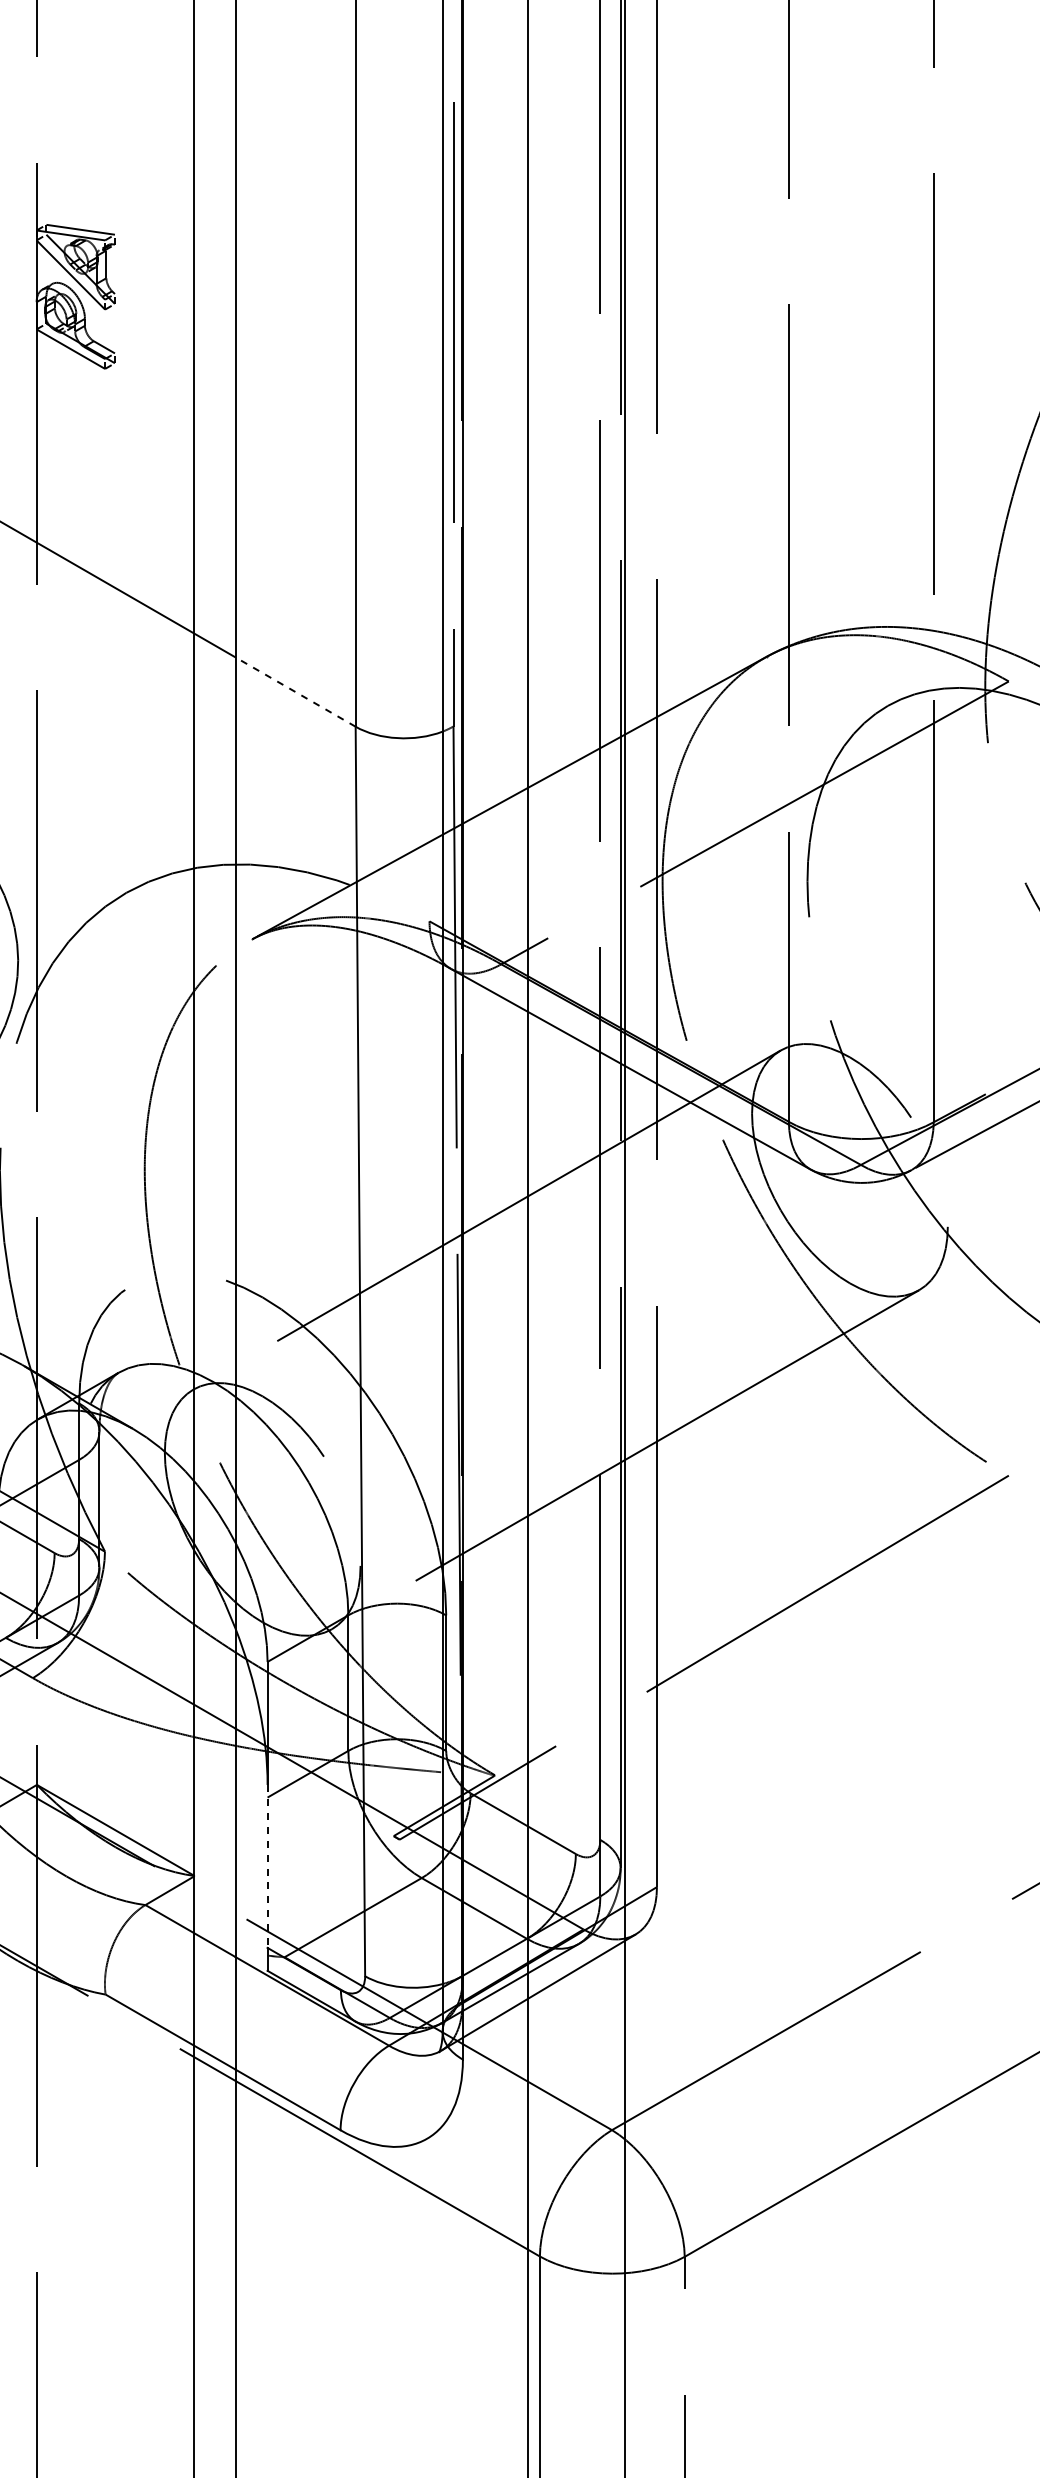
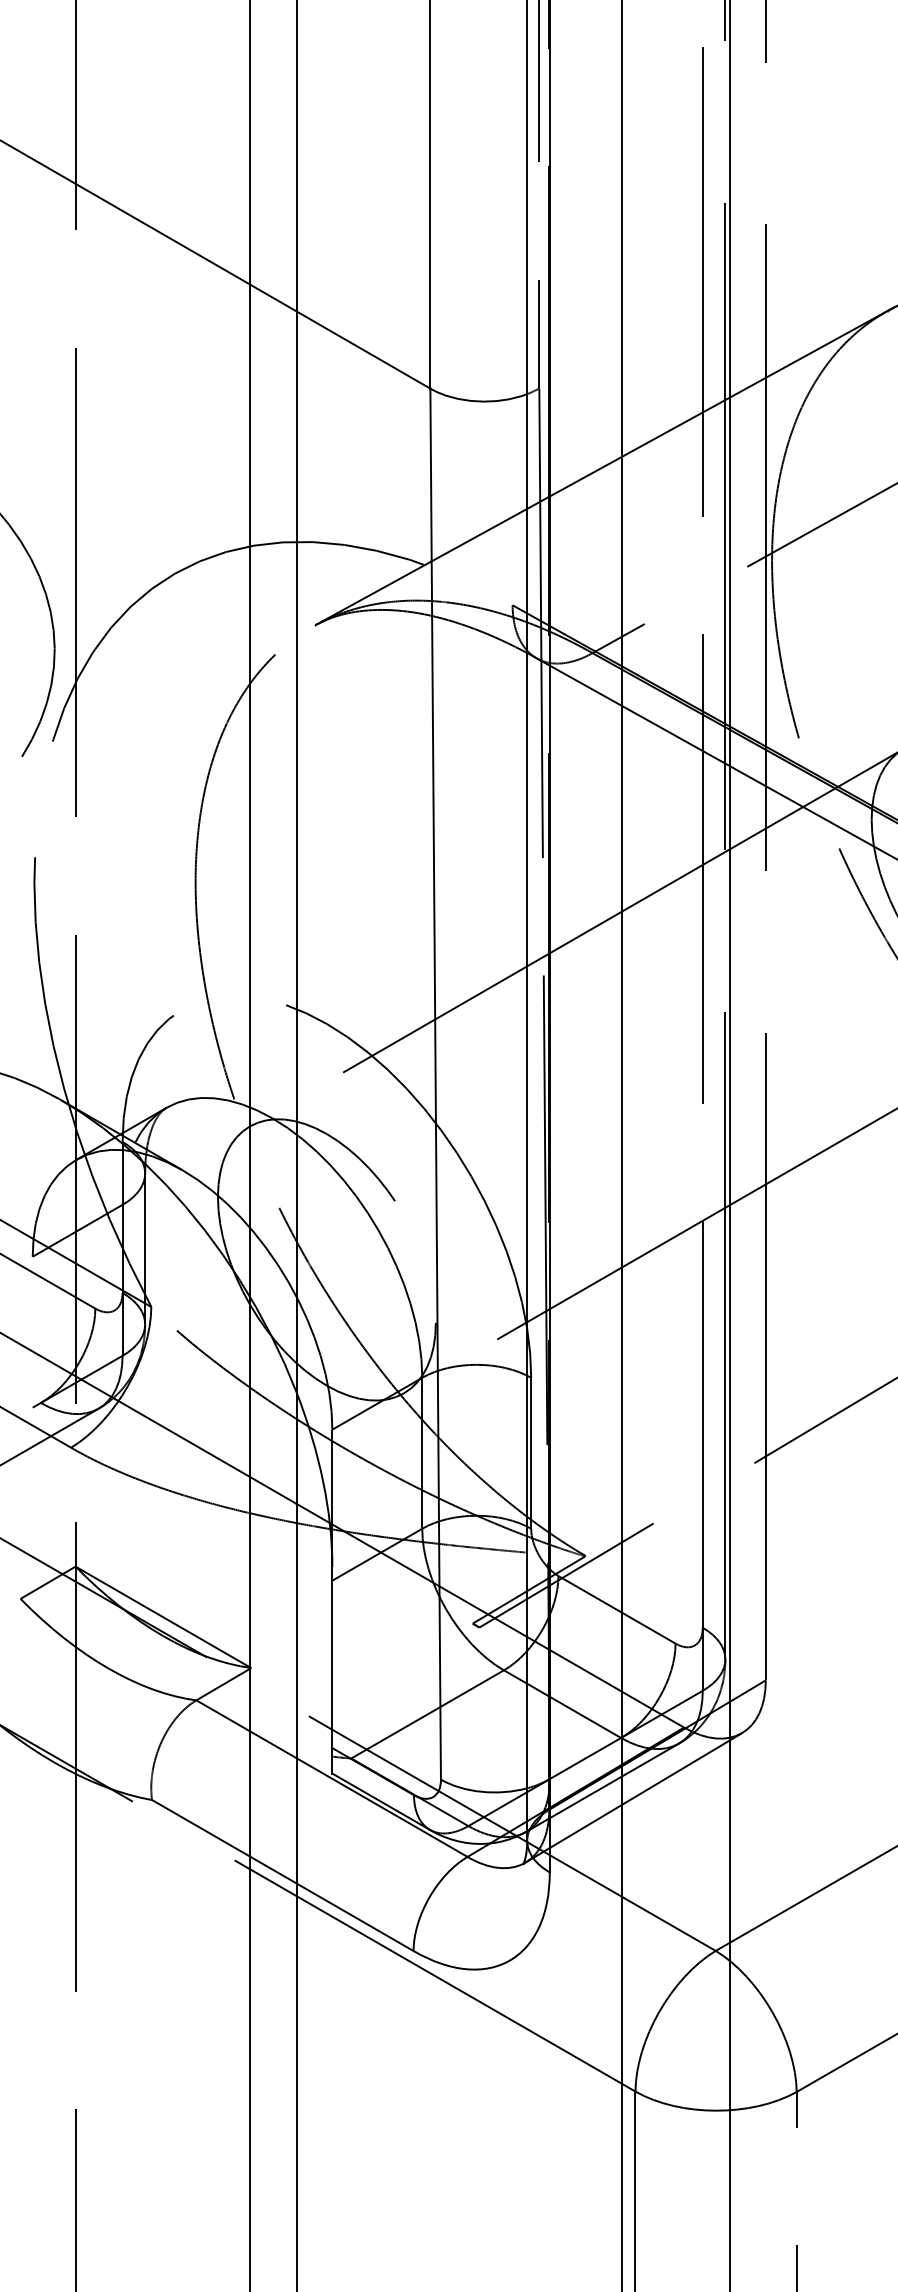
line: (295, 691) -> (363, 349), dashed -> solid
line: (267, 1866) -> (332, 1657), dashed -> solid

